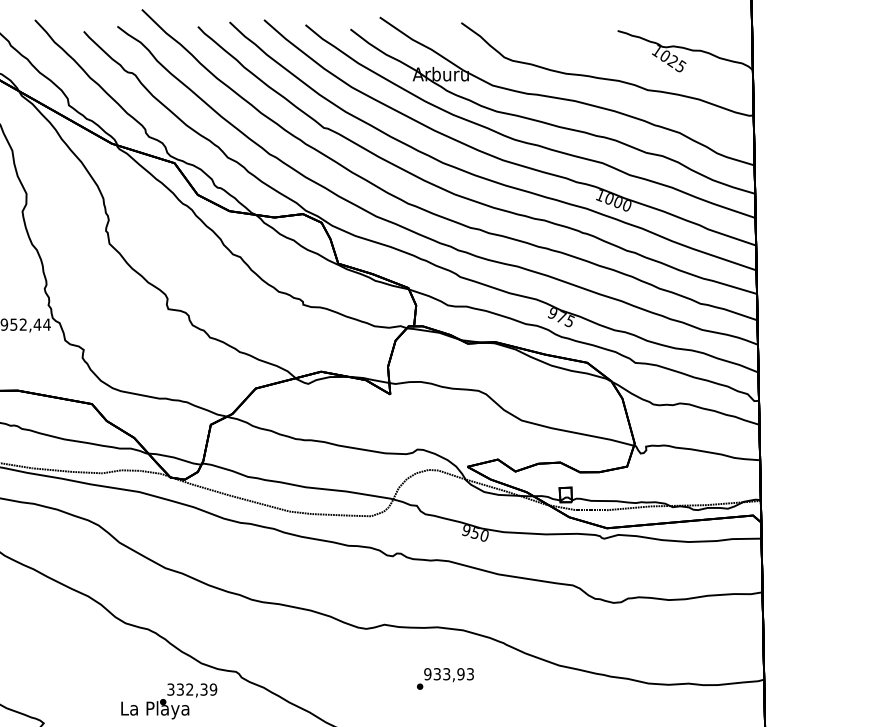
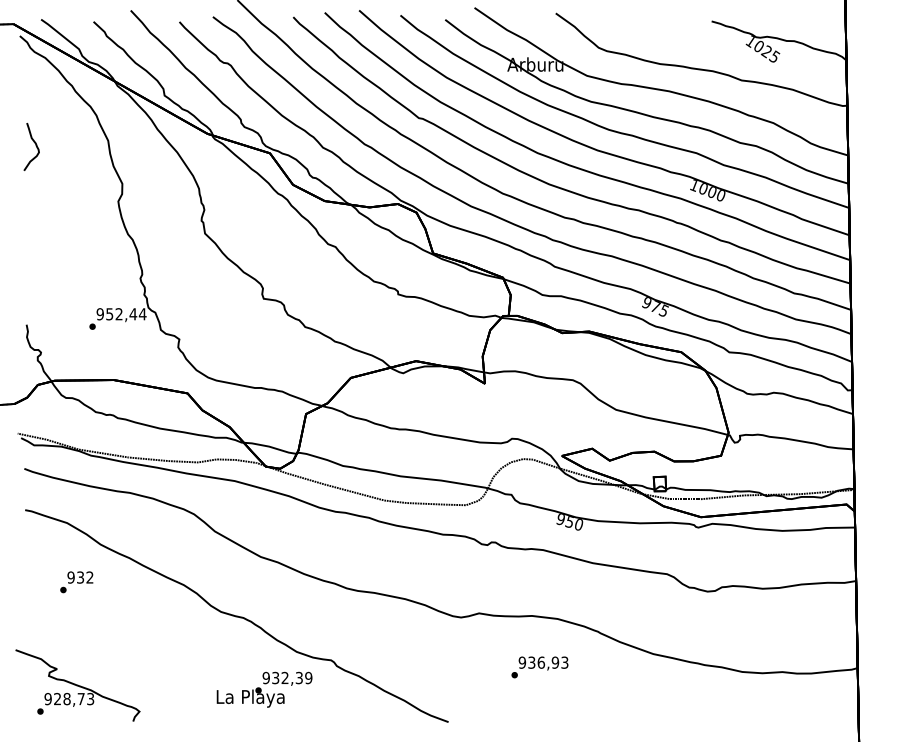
text: (446, 674) -> (541, 662), 933,93 -> 936,93
text: (170, 689) -> (265, 677), 332,39 -> 932,39

